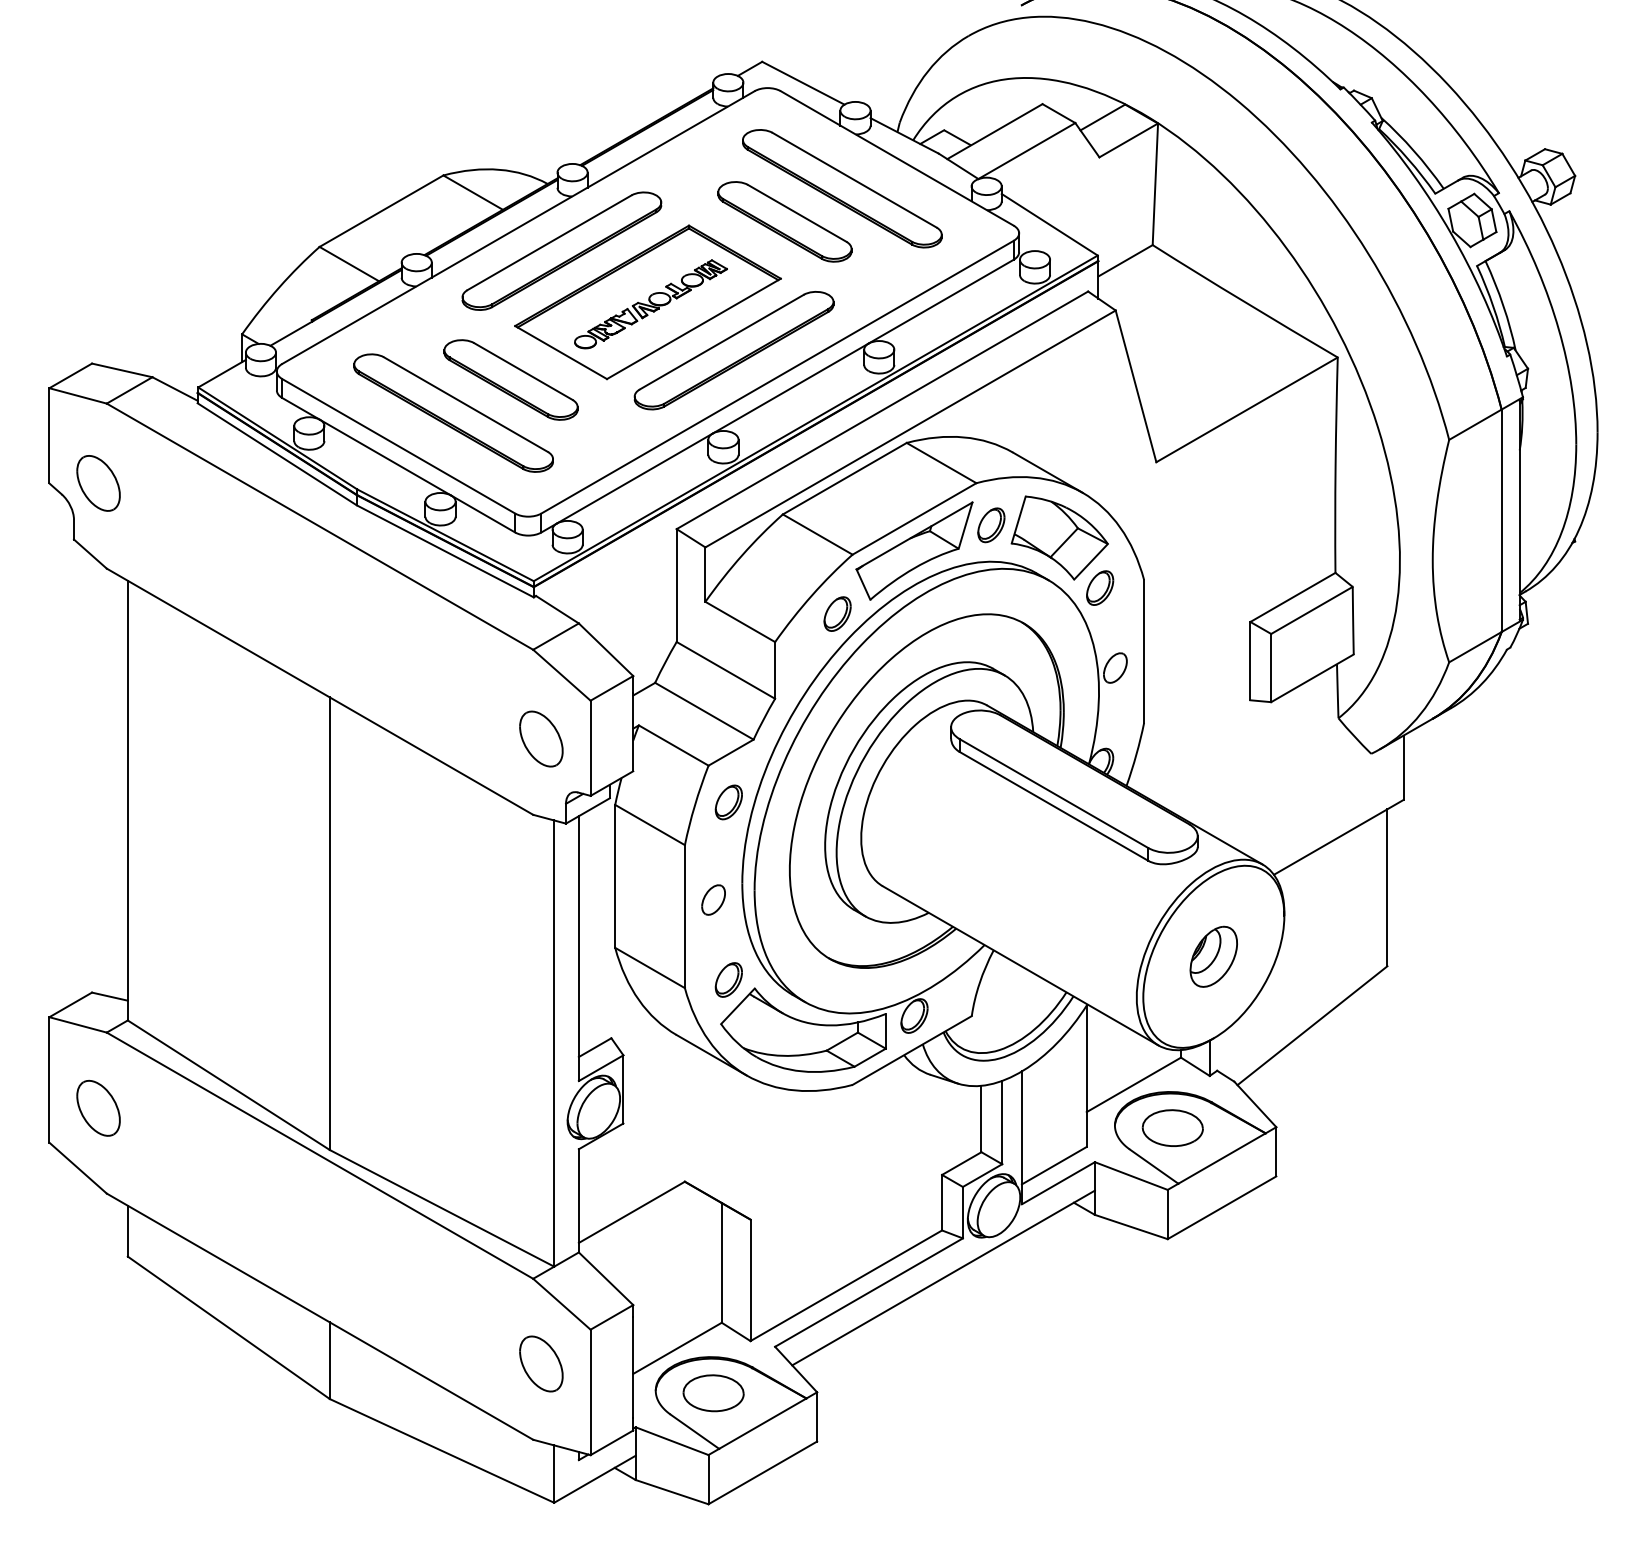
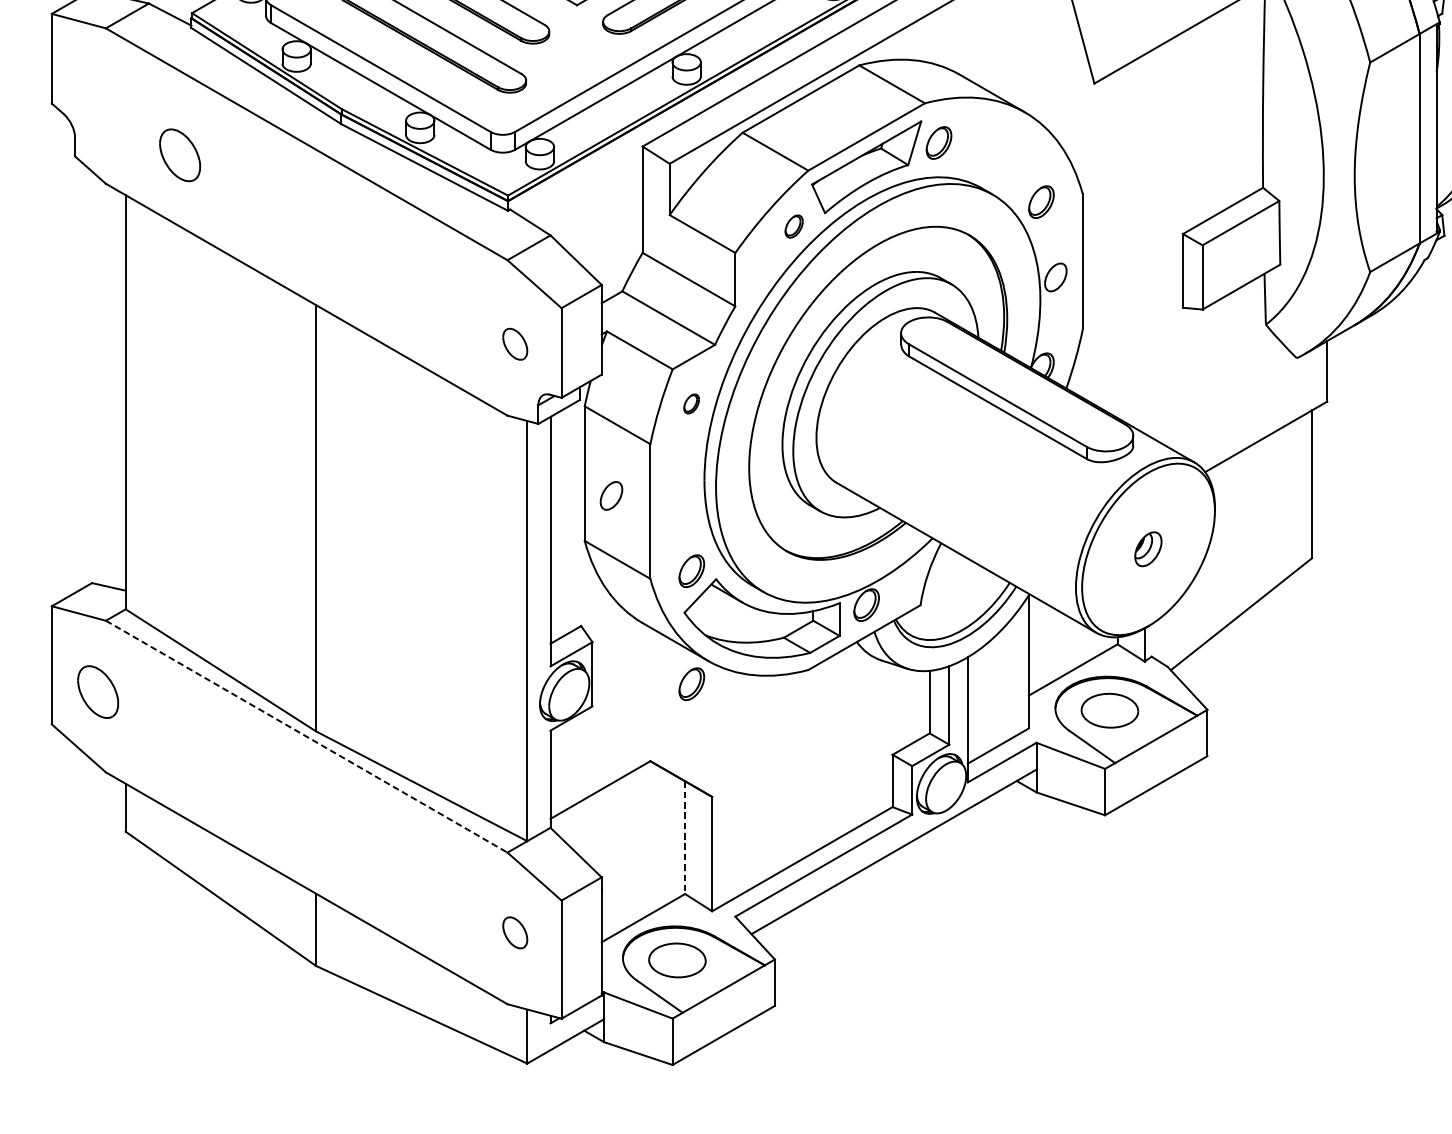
part: (98, 483) -> (180, 155), moved
part: (1059, 537) -> (1003, 154), removed
part: (837, 613) -> (794, 226), size x0.7
part: (541, 738) -> (515, 343), size x0.6
part: (728, 802) -> (691, 404), size x0.6
part: (713, 899) -> (611, 495), moved
part: (1213, 956) -> (1148, 549), size x0.6
part: (728, 1099) -> (691, 683), added
line: (320, 1155) -> (307, 736), solid -> dashed
line: (721, 1262) -> (684, 837), solid -> dashed
part: (541, 1363) -> (515, 932), size x0.6

